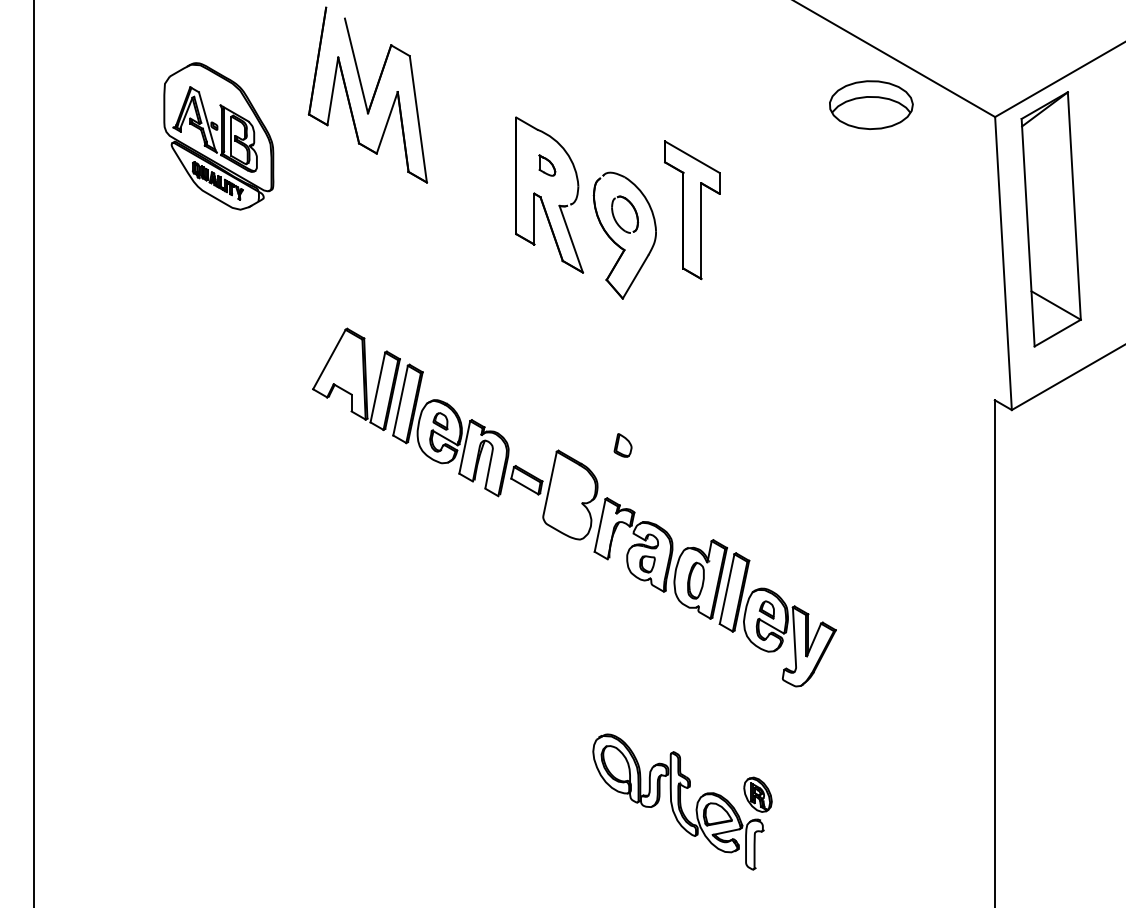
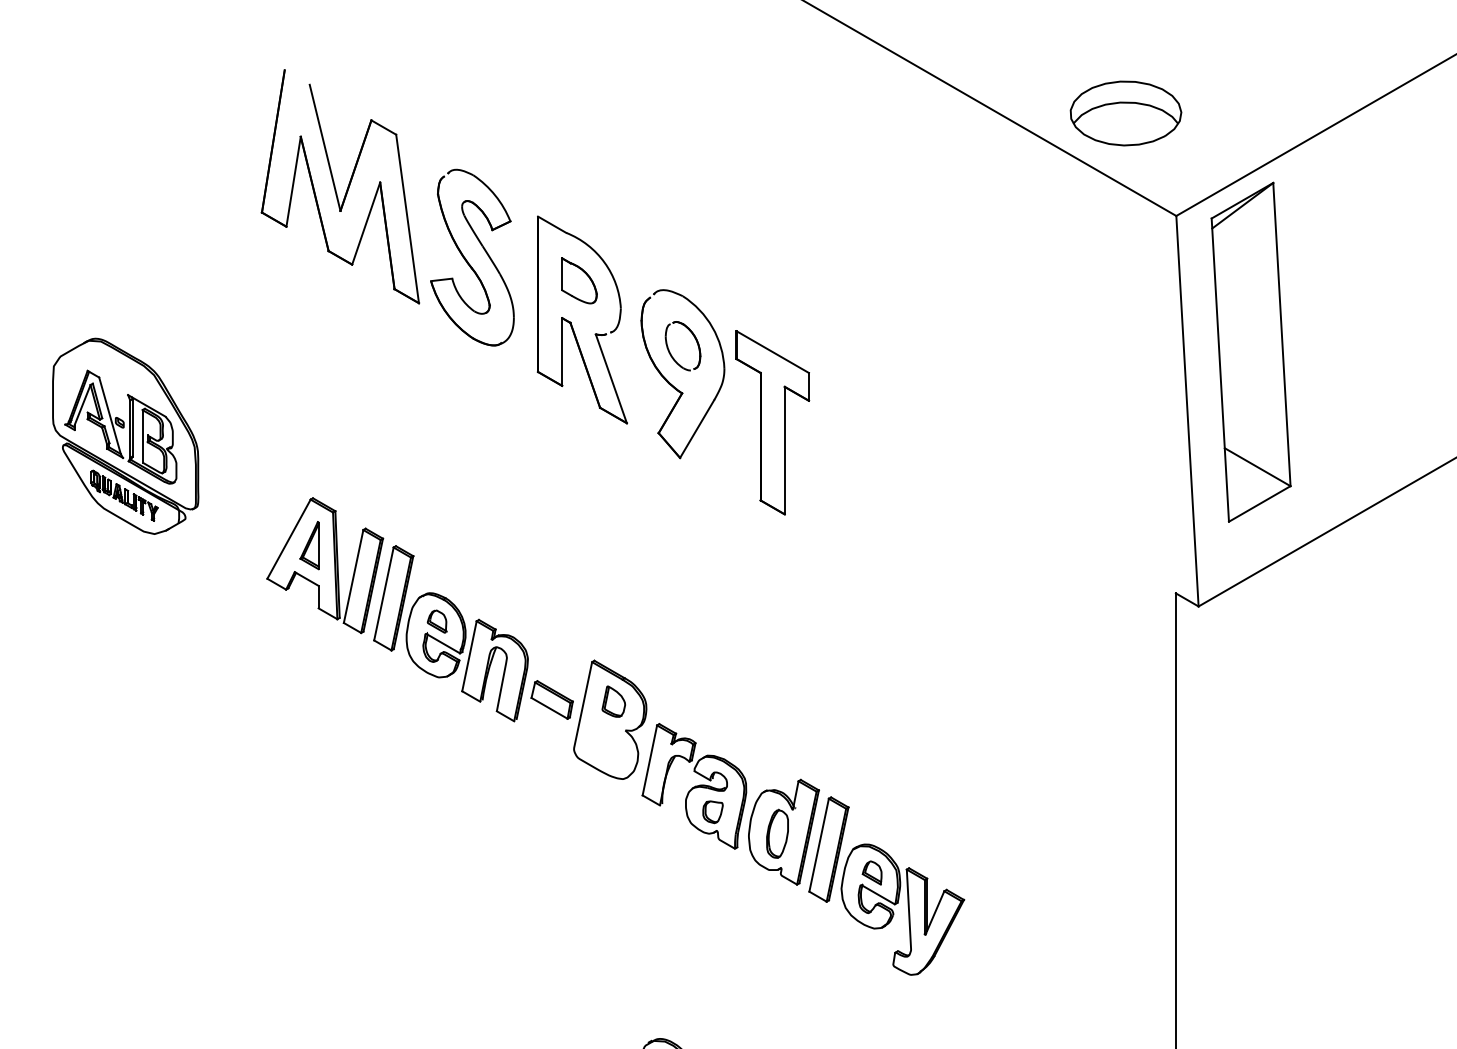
part: (871, 104) -> (1126, 112), moved
part: (218, 136) -> (125, 436), moved
part: (466, 148) -> (471, 257), added
part: (547, 165) -> (579, 280), size x1.67
part: (692, 210) -> (772, 423), moved
part: (344, 364) -> (309, 545), added
part: (622, 445) -> (613, 701), moved

